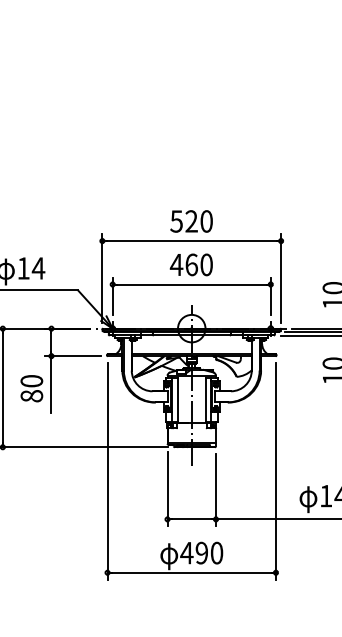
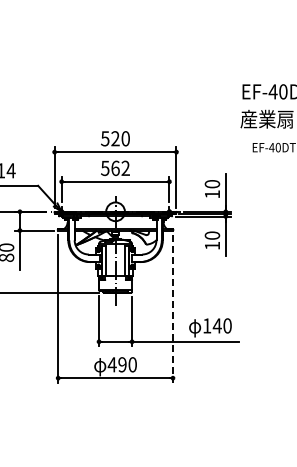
text: (190, 265) -> (114, 168), 460 -> 562
line: (275, 471) -> (172, 309), solid -> dashed

